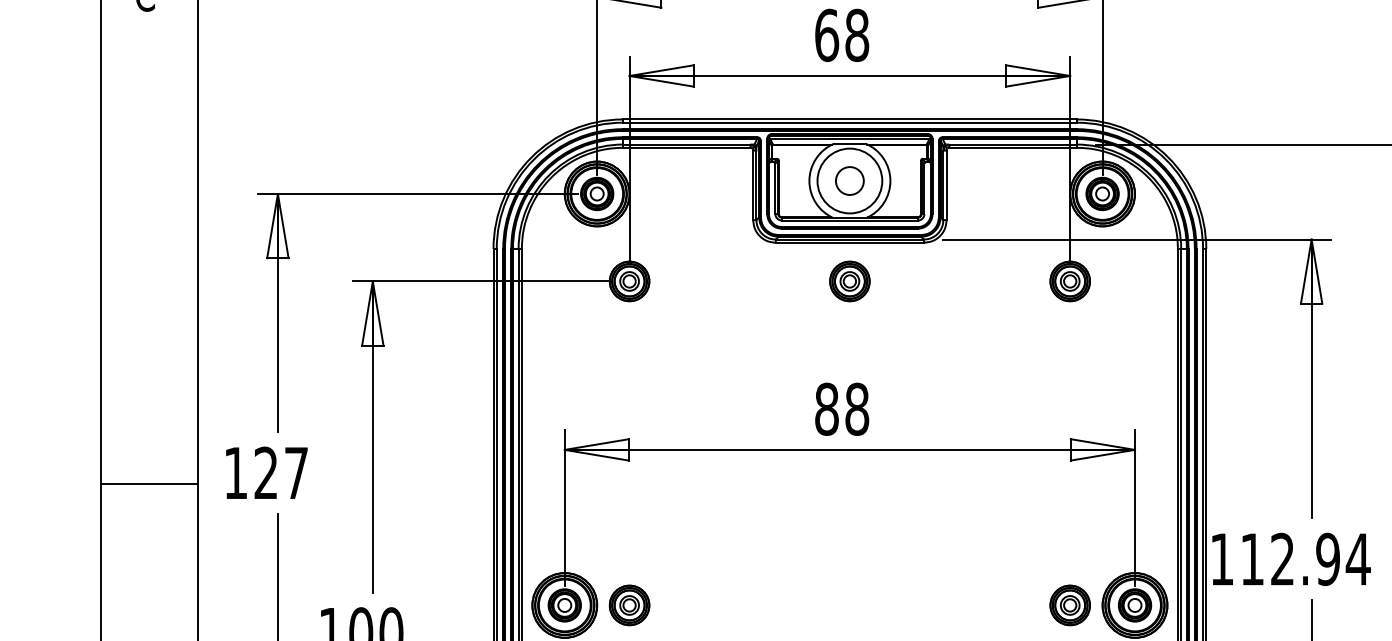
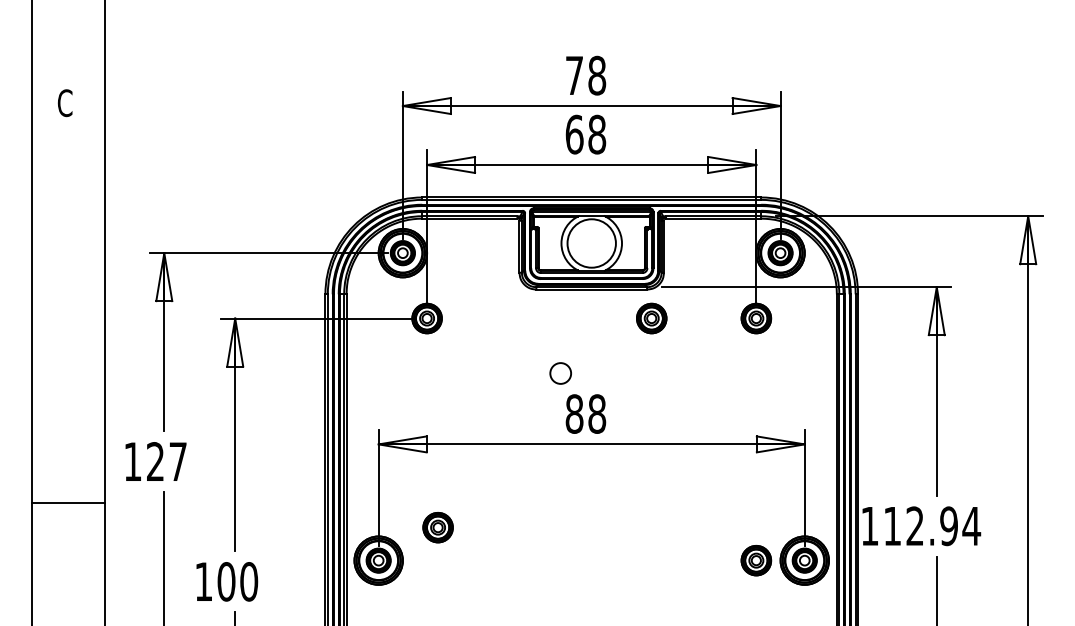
circle: (849, 181) -> (560, 373), moved
part: (849, 281) -> (651, 318), moved
line: (149, 483) -> (68, 502), moved
part: (628, 605) -> (437, 527), moved

